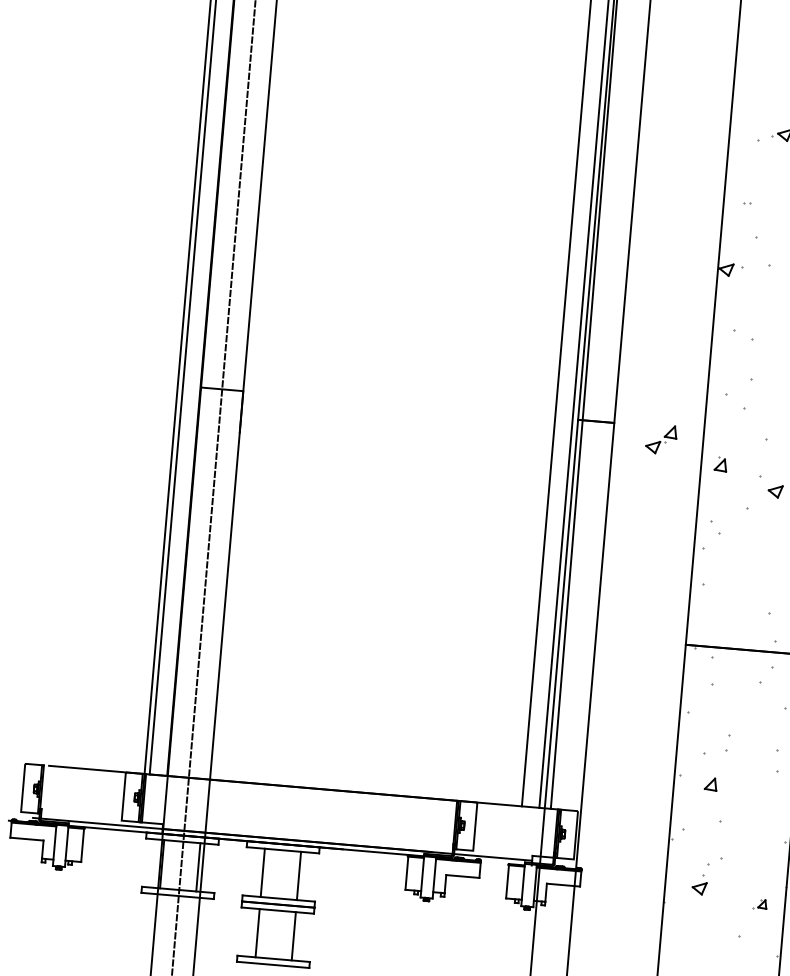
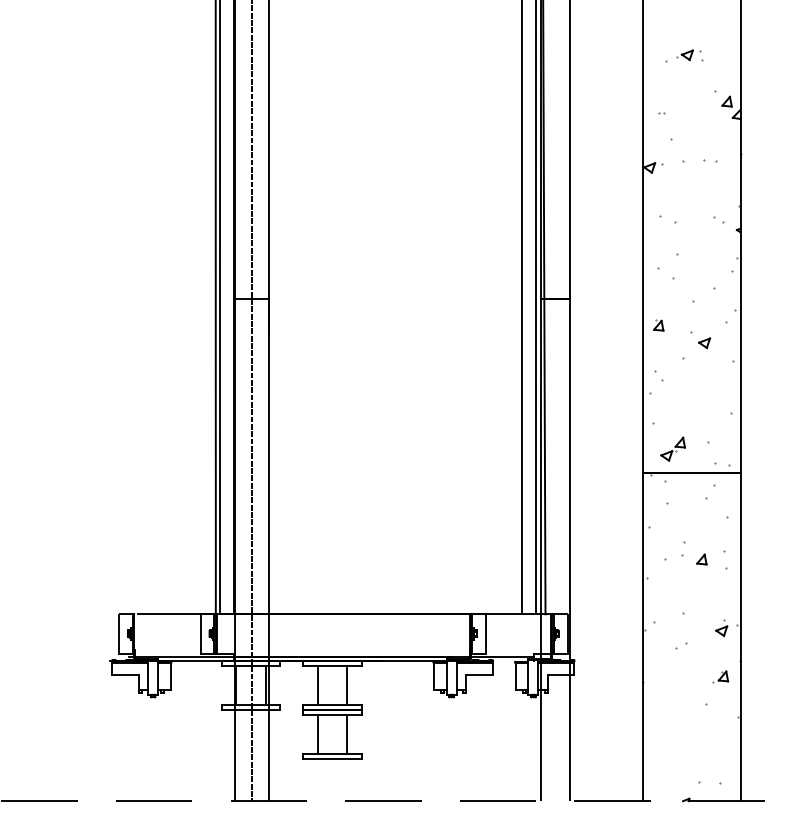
part: (660, 438) -> (672, 448), moved
part: (710, 784) -> (701, 559), moved
part: (699, 883) -> (721, 627), moved
part: (759, 903) -> (720, 676), size x1.43

